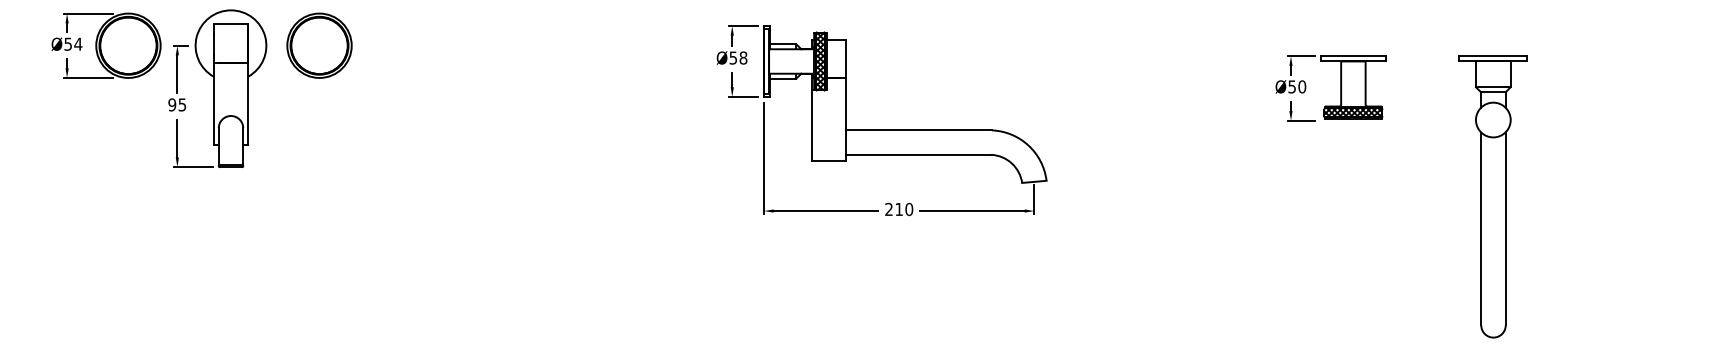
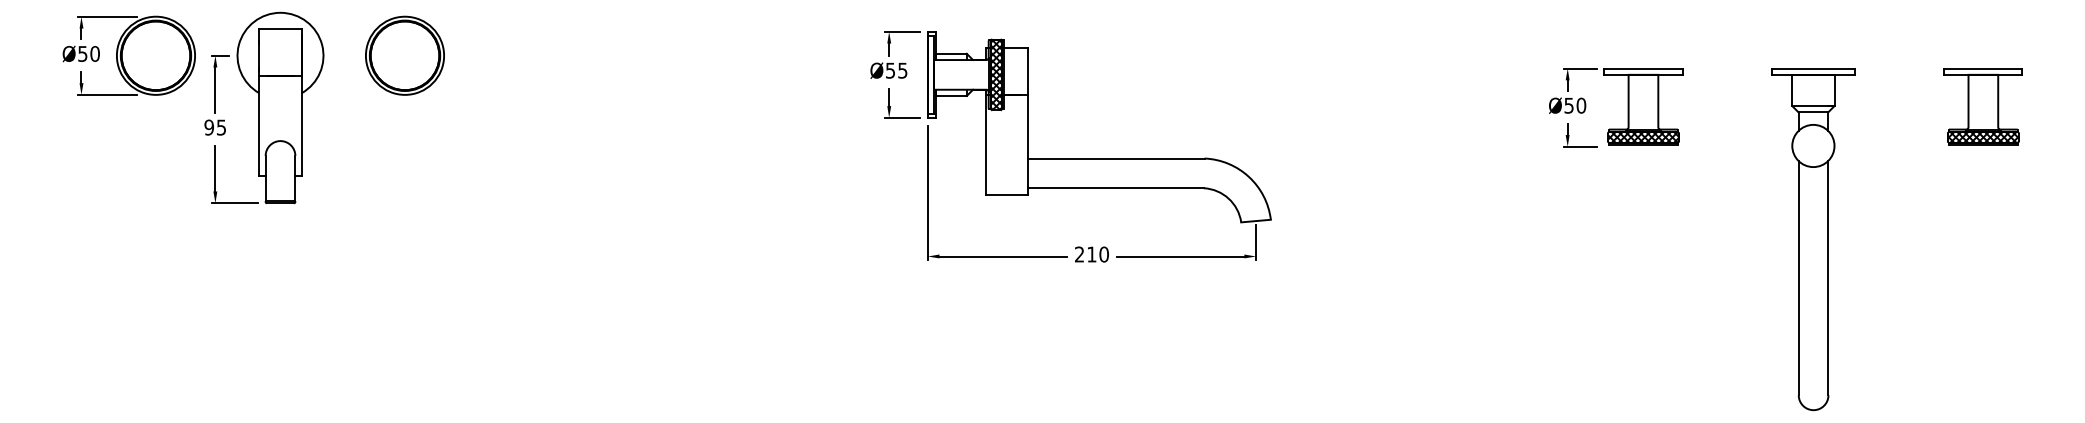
text: (78, 43) -> (95, 53), Ø54 -> Ø50
part: (319, 45) -> (404, 55), moved
text: (743, 57) -> (902, 70), Ø58 -> Ø55
part: (1632, 87) -> (1982, 106), added

